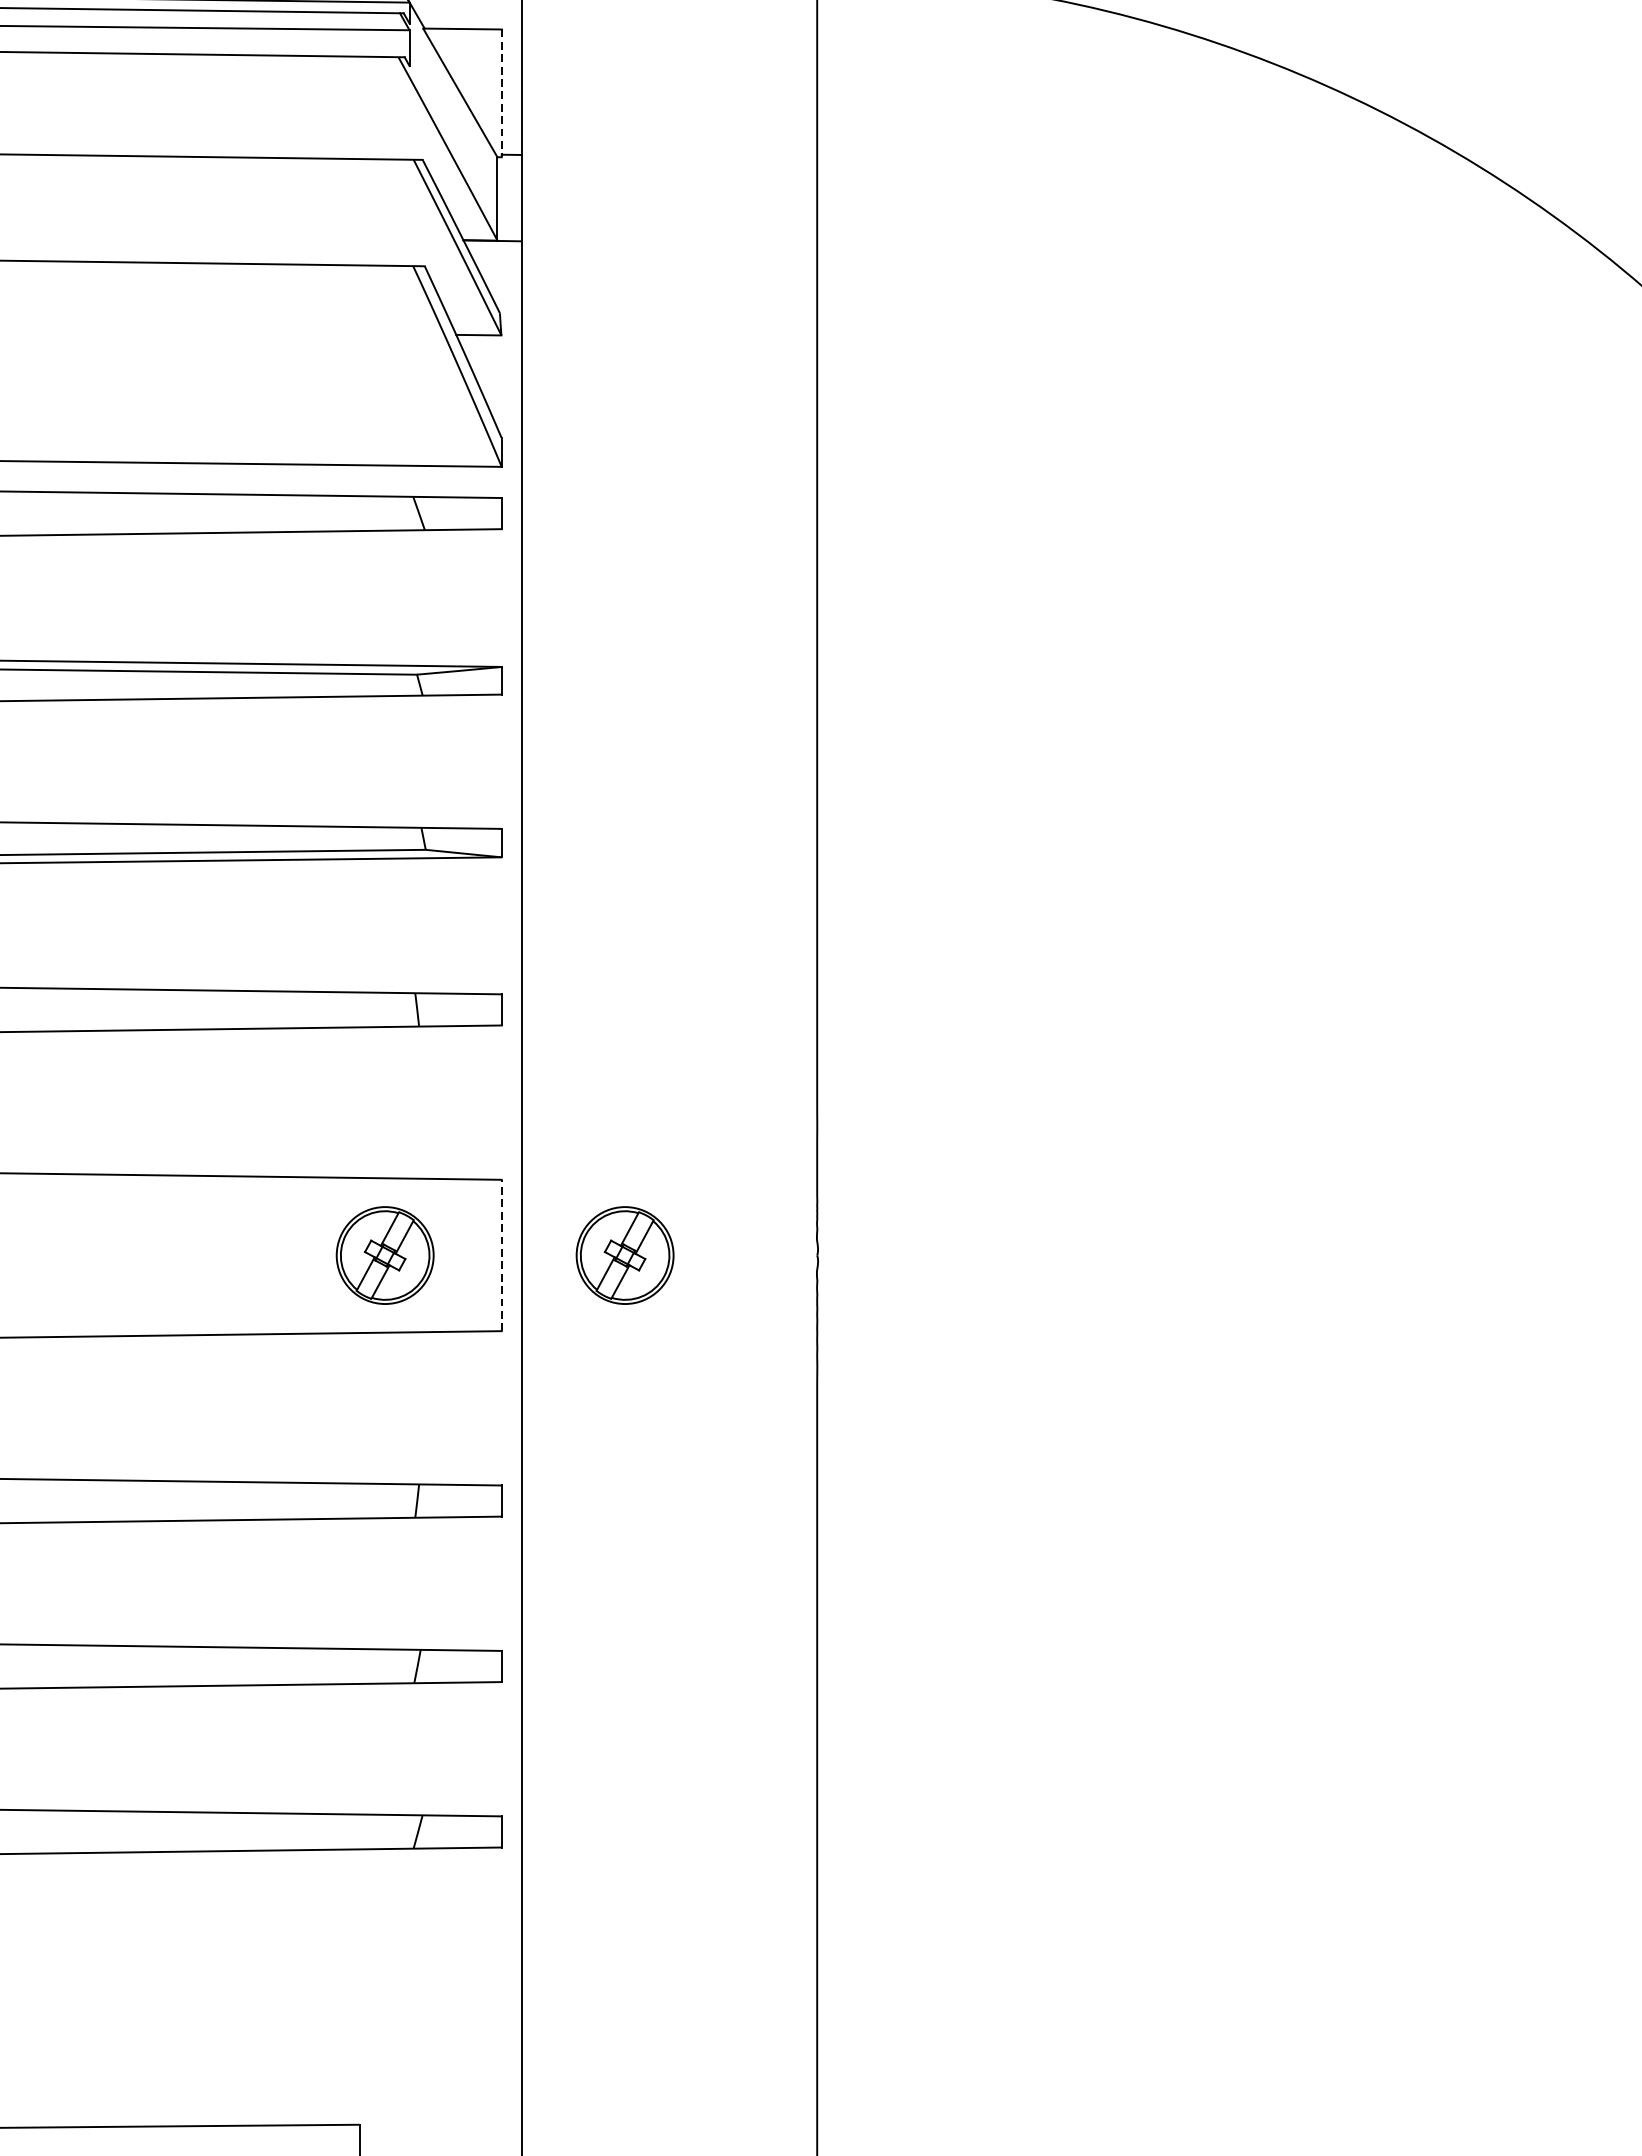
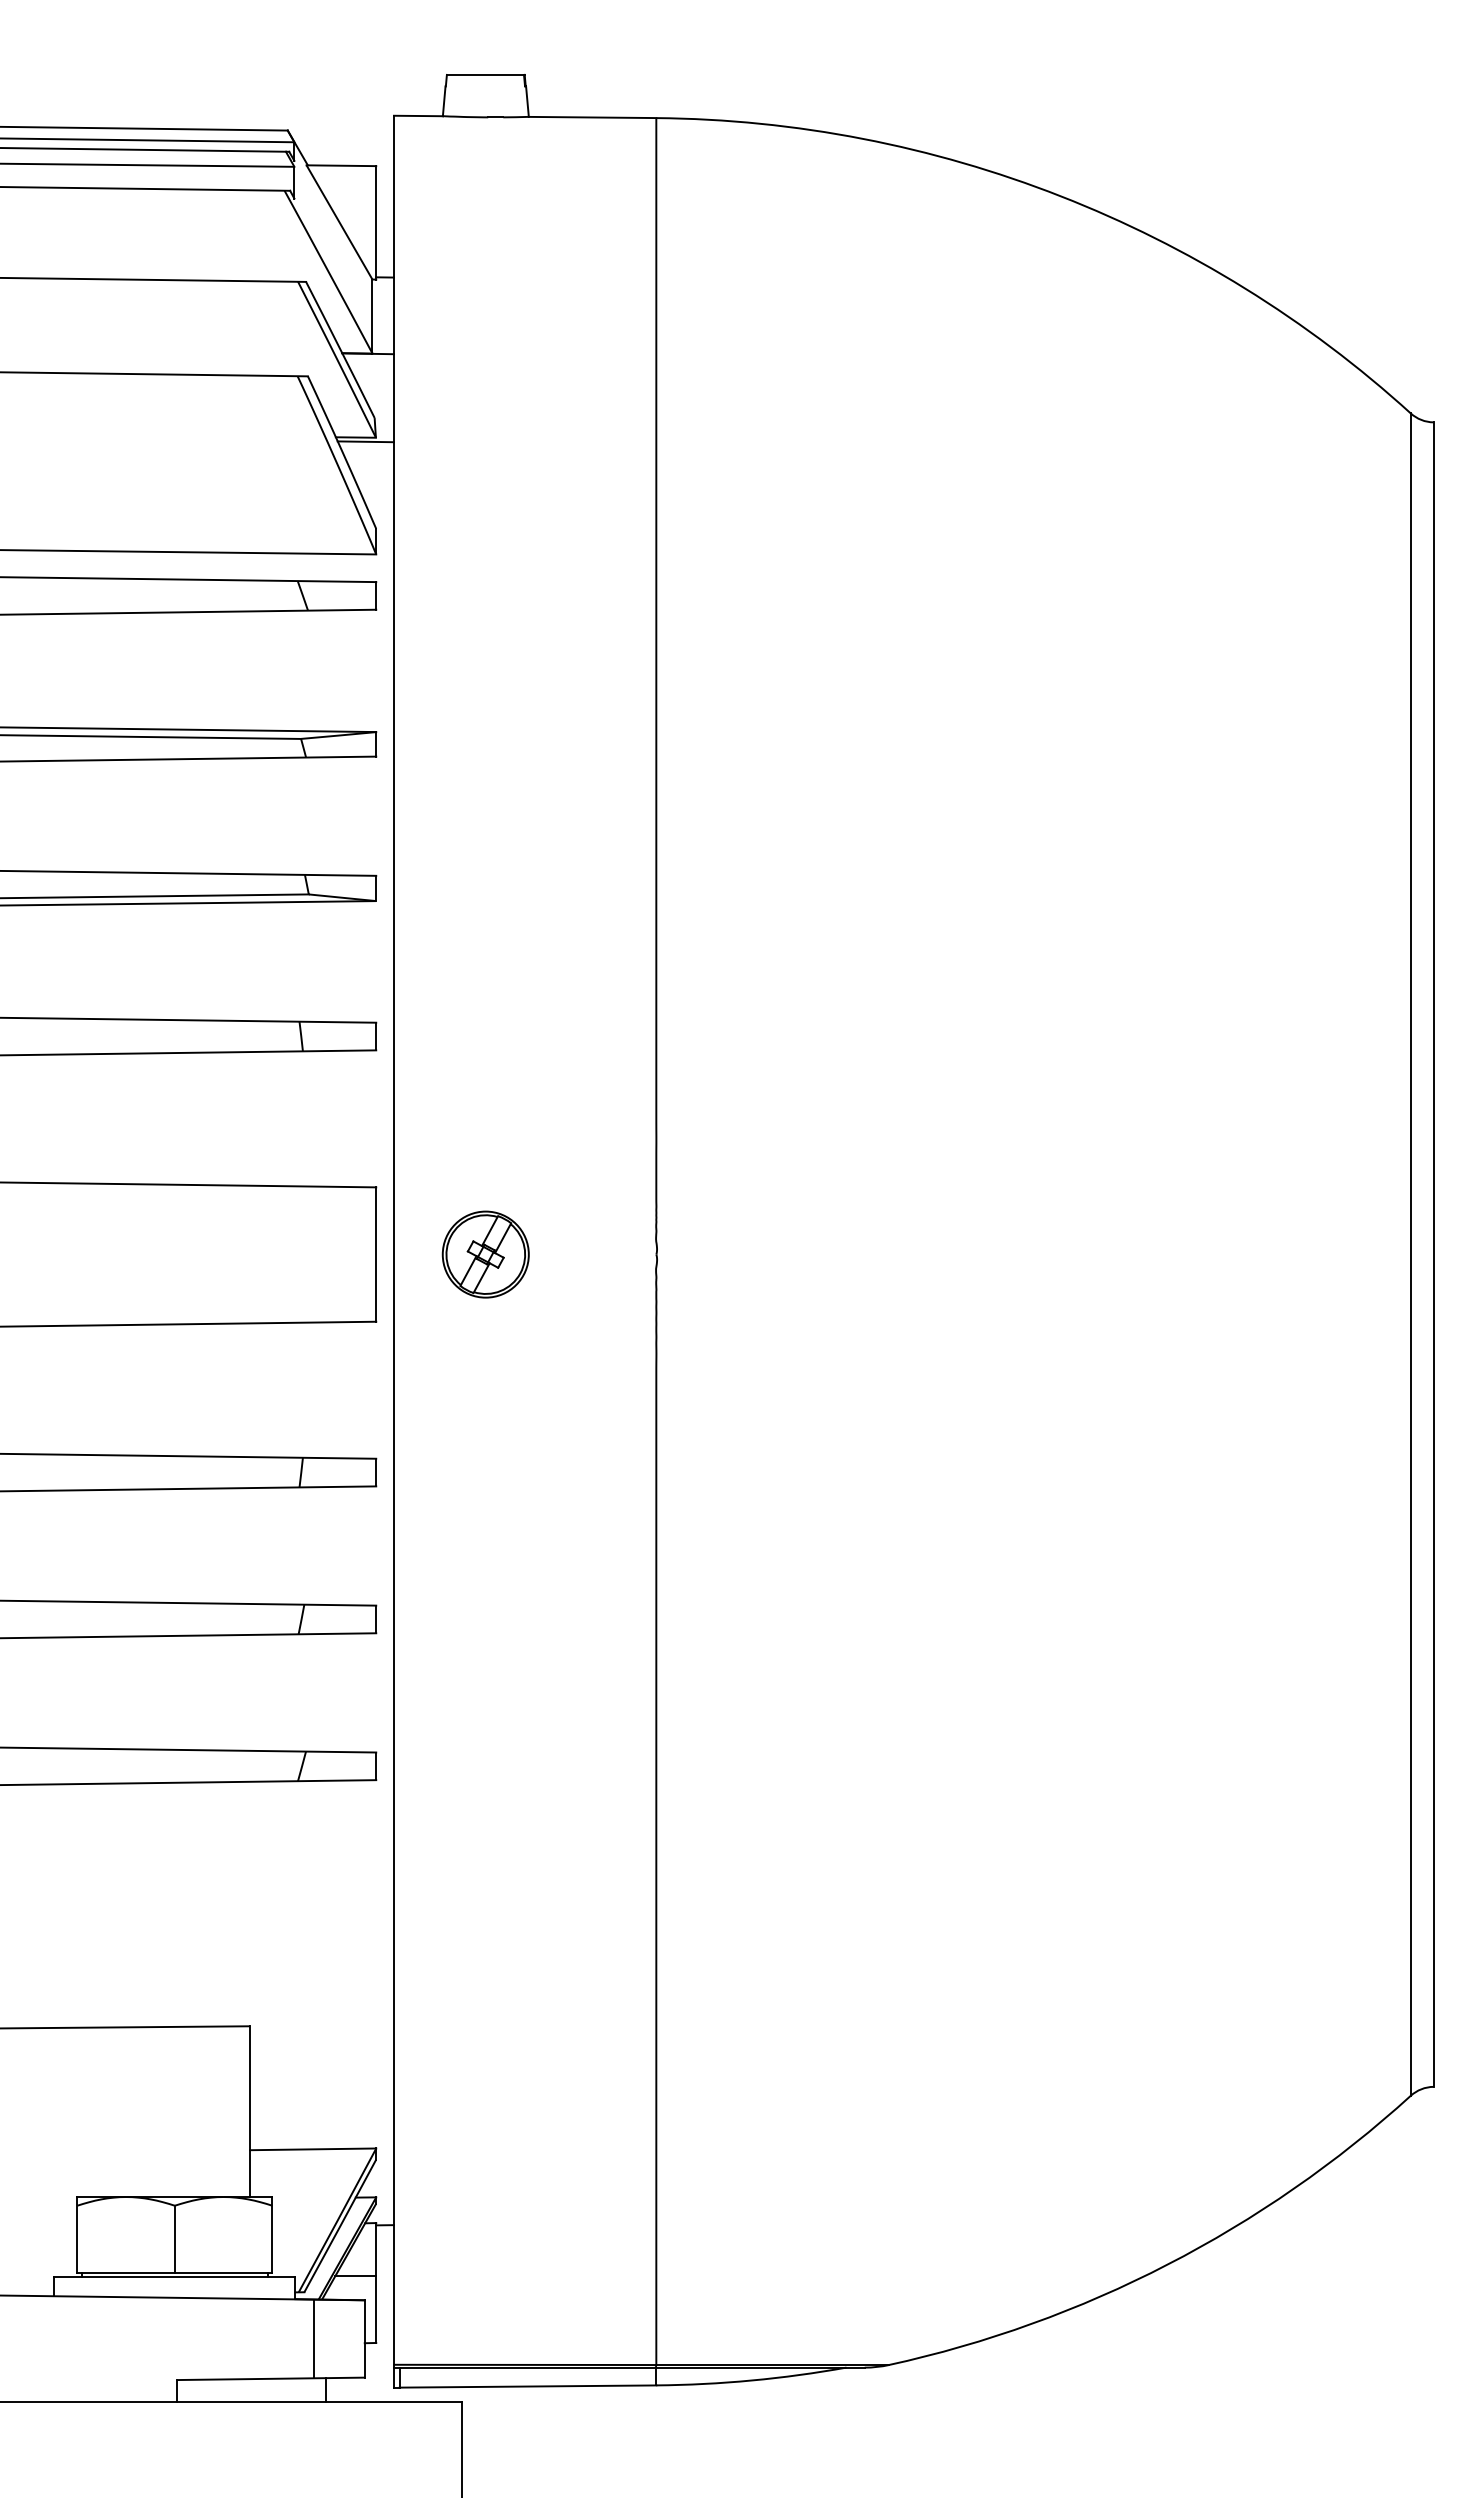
line: (502, 92) -> (376, 222), dashed -> solid
line: (489, 339) -> (365, 441), added
part: (384, 1255) -> (272, 1254), removed
line: (502, 1255) -> (376, 1254), dashed -> solid

